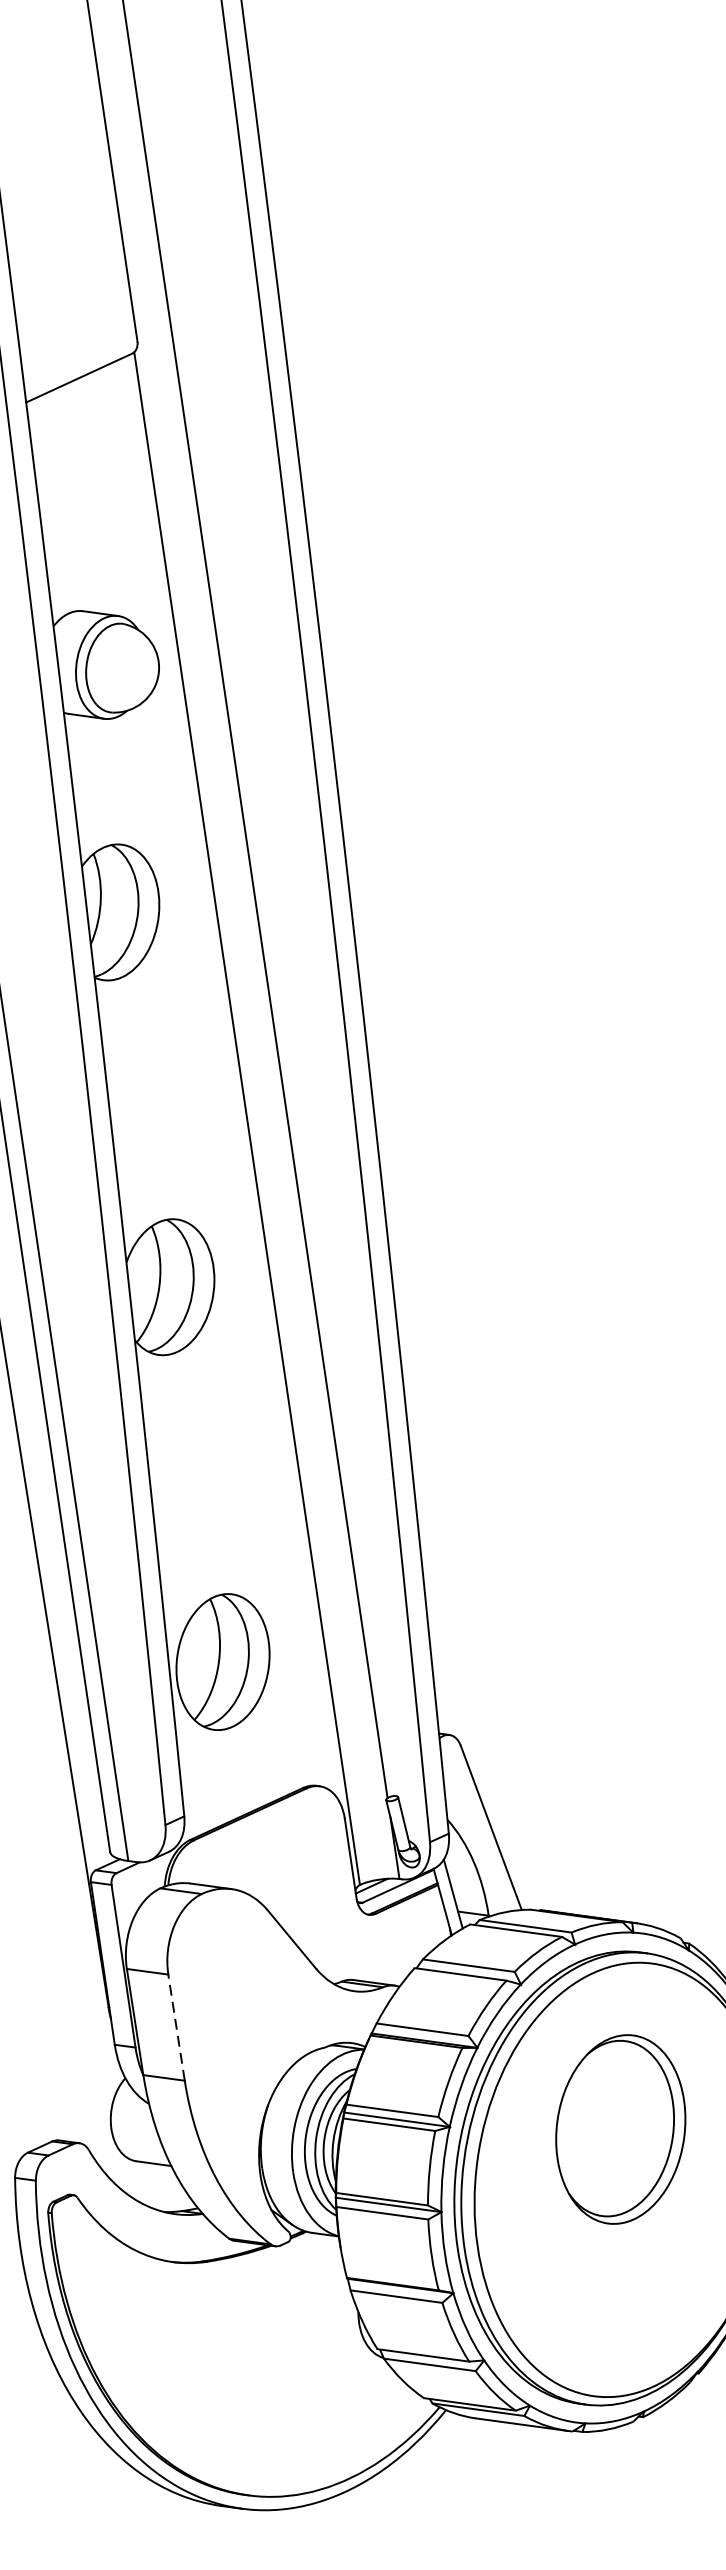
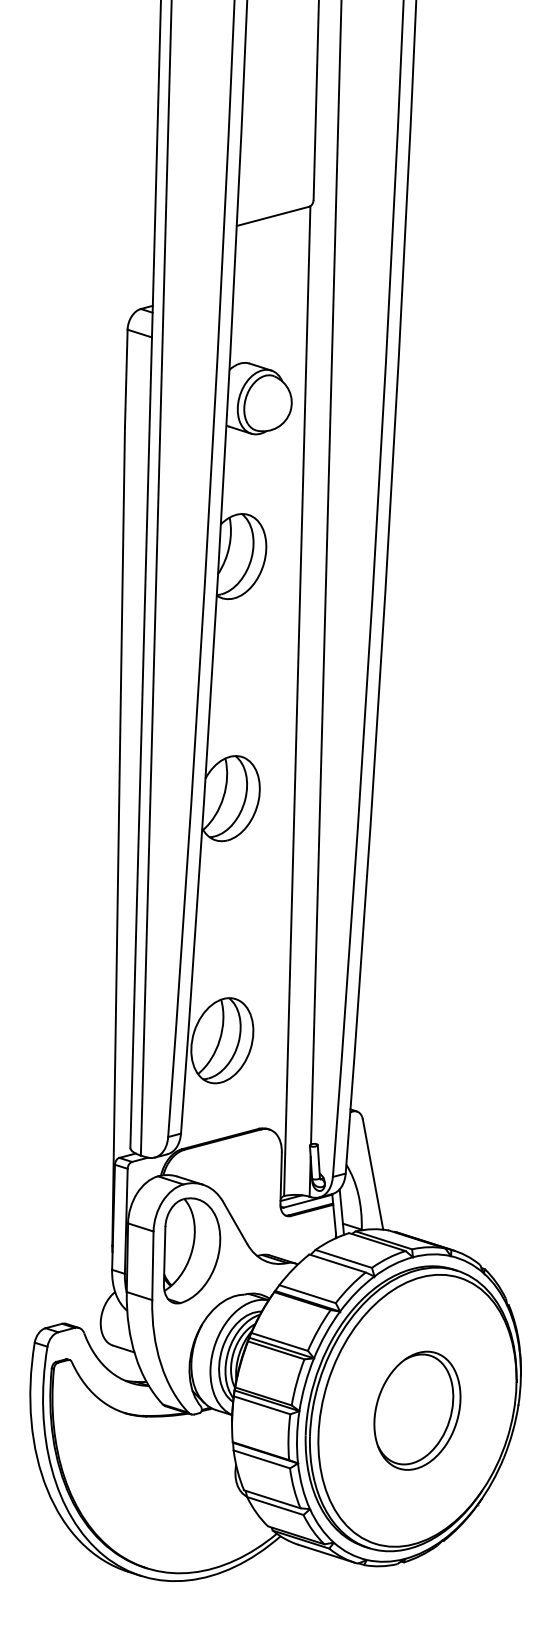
part: (233, 1993) -> (192, 1250), added
line: (175, 2027) -> (152, 1265), dashed -> solid
part: (620, 2129) -> (417, 1410), moved

